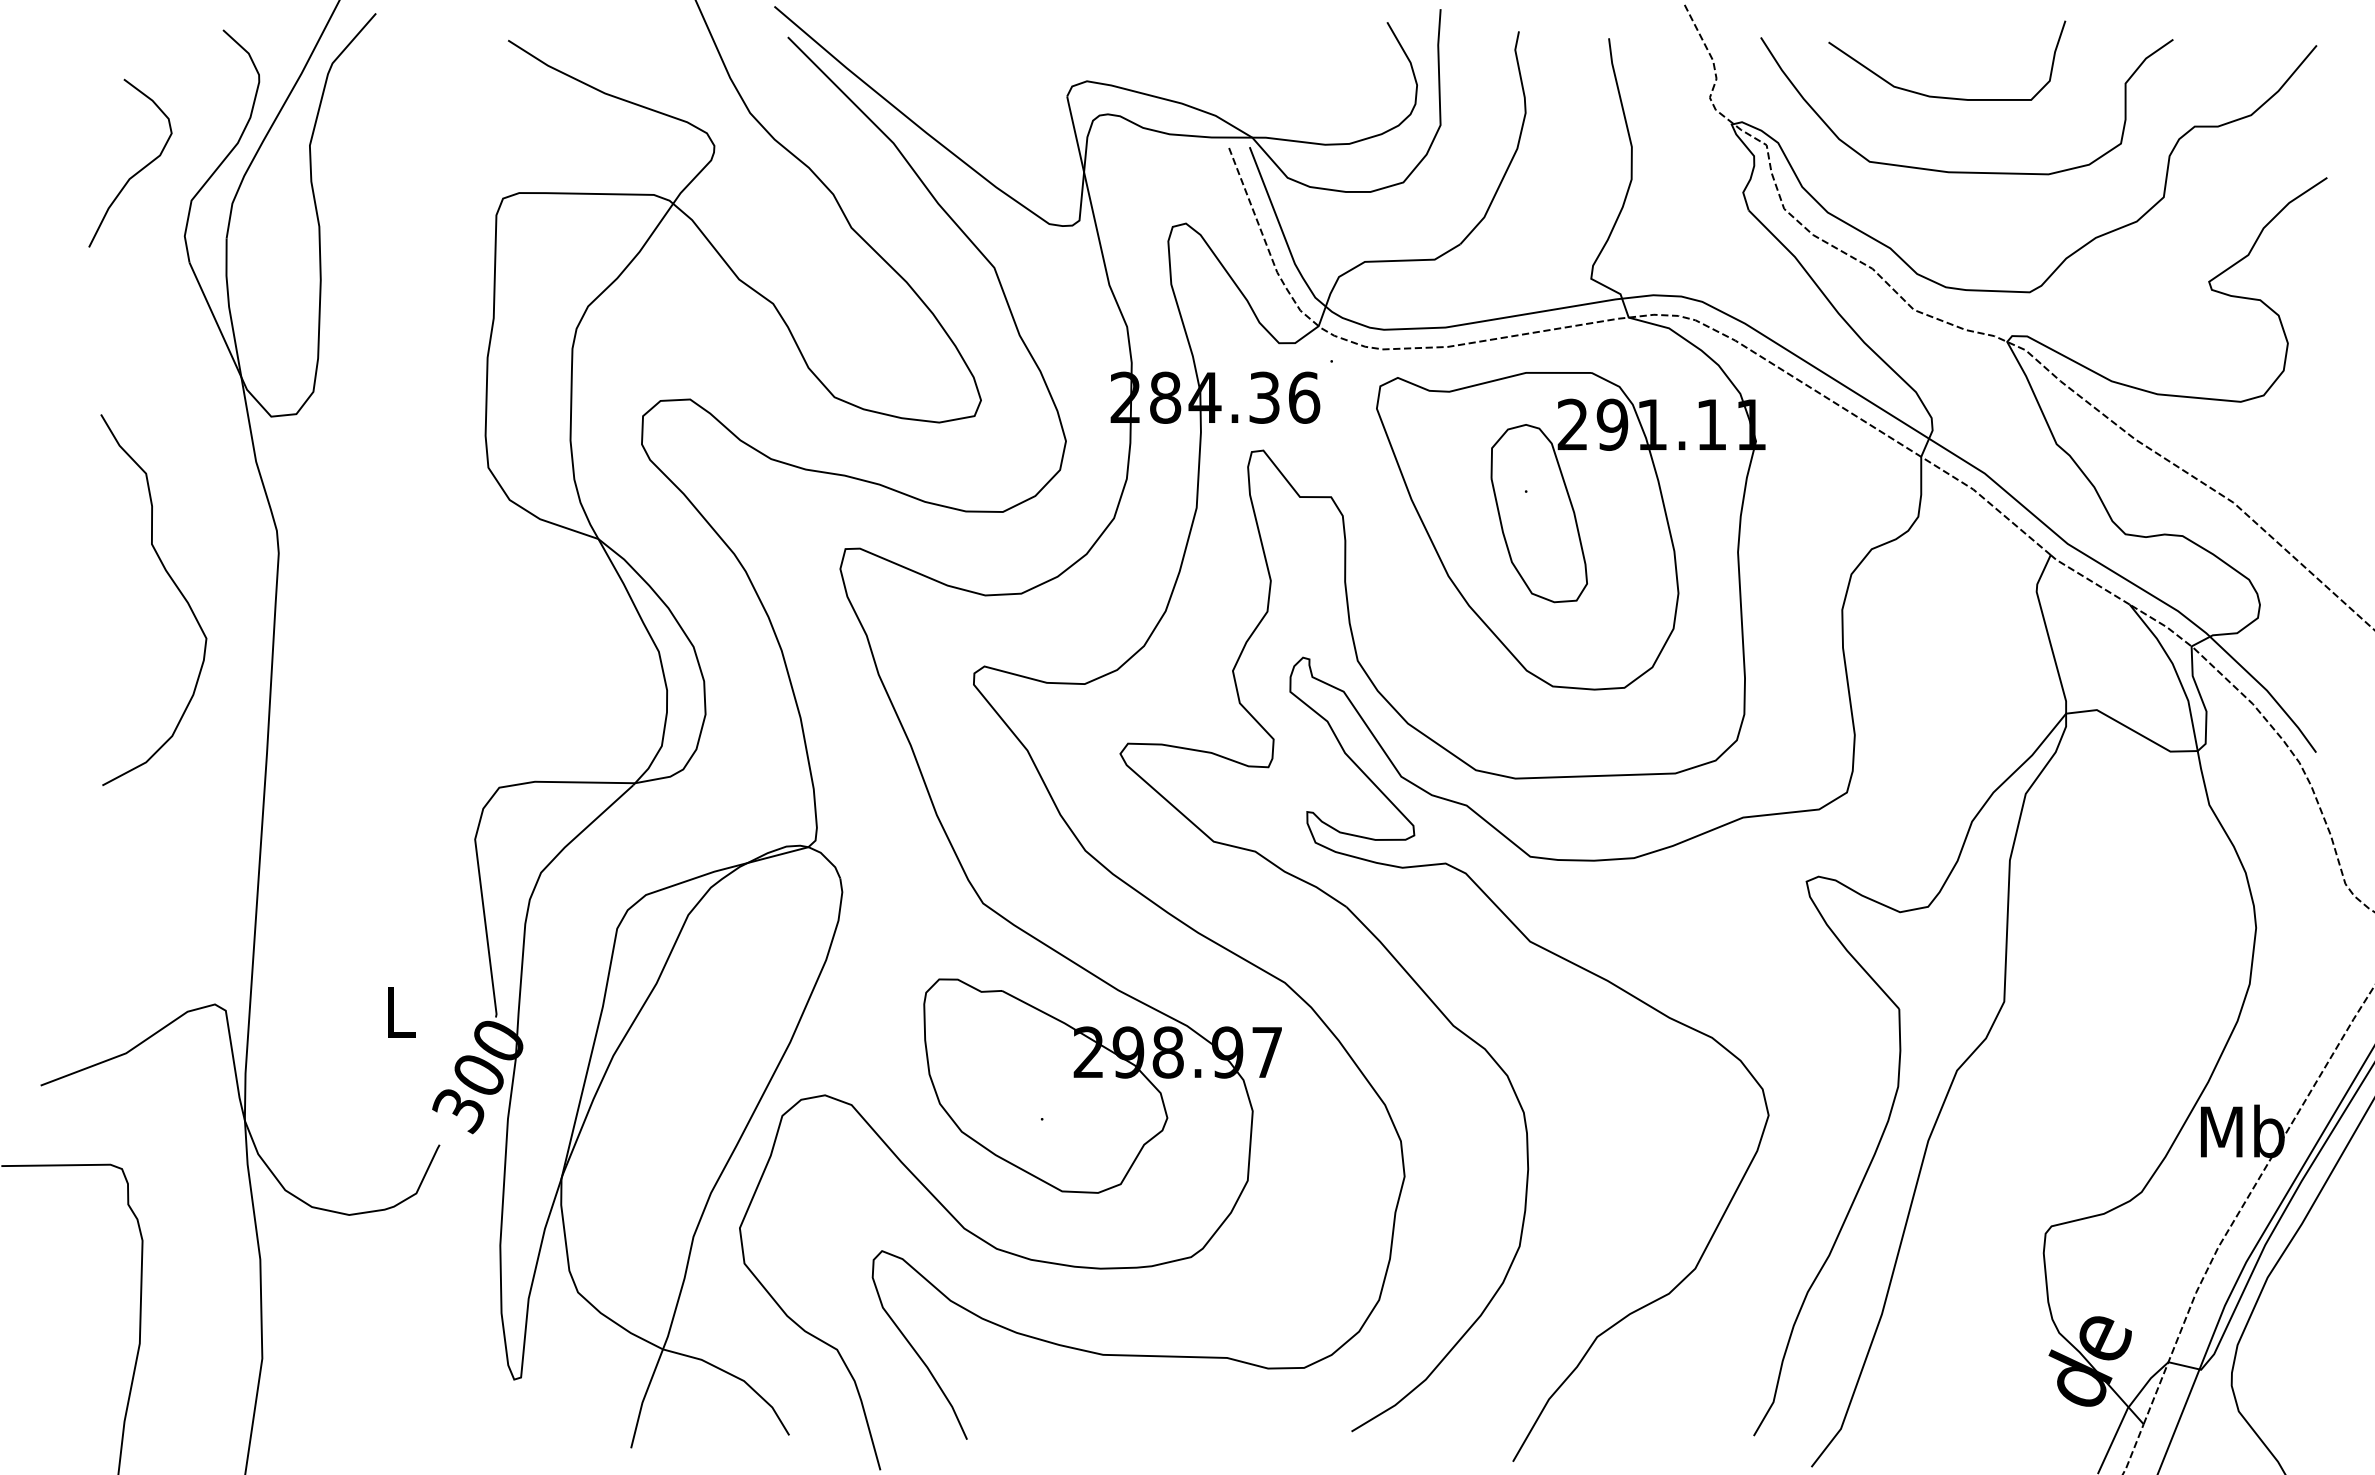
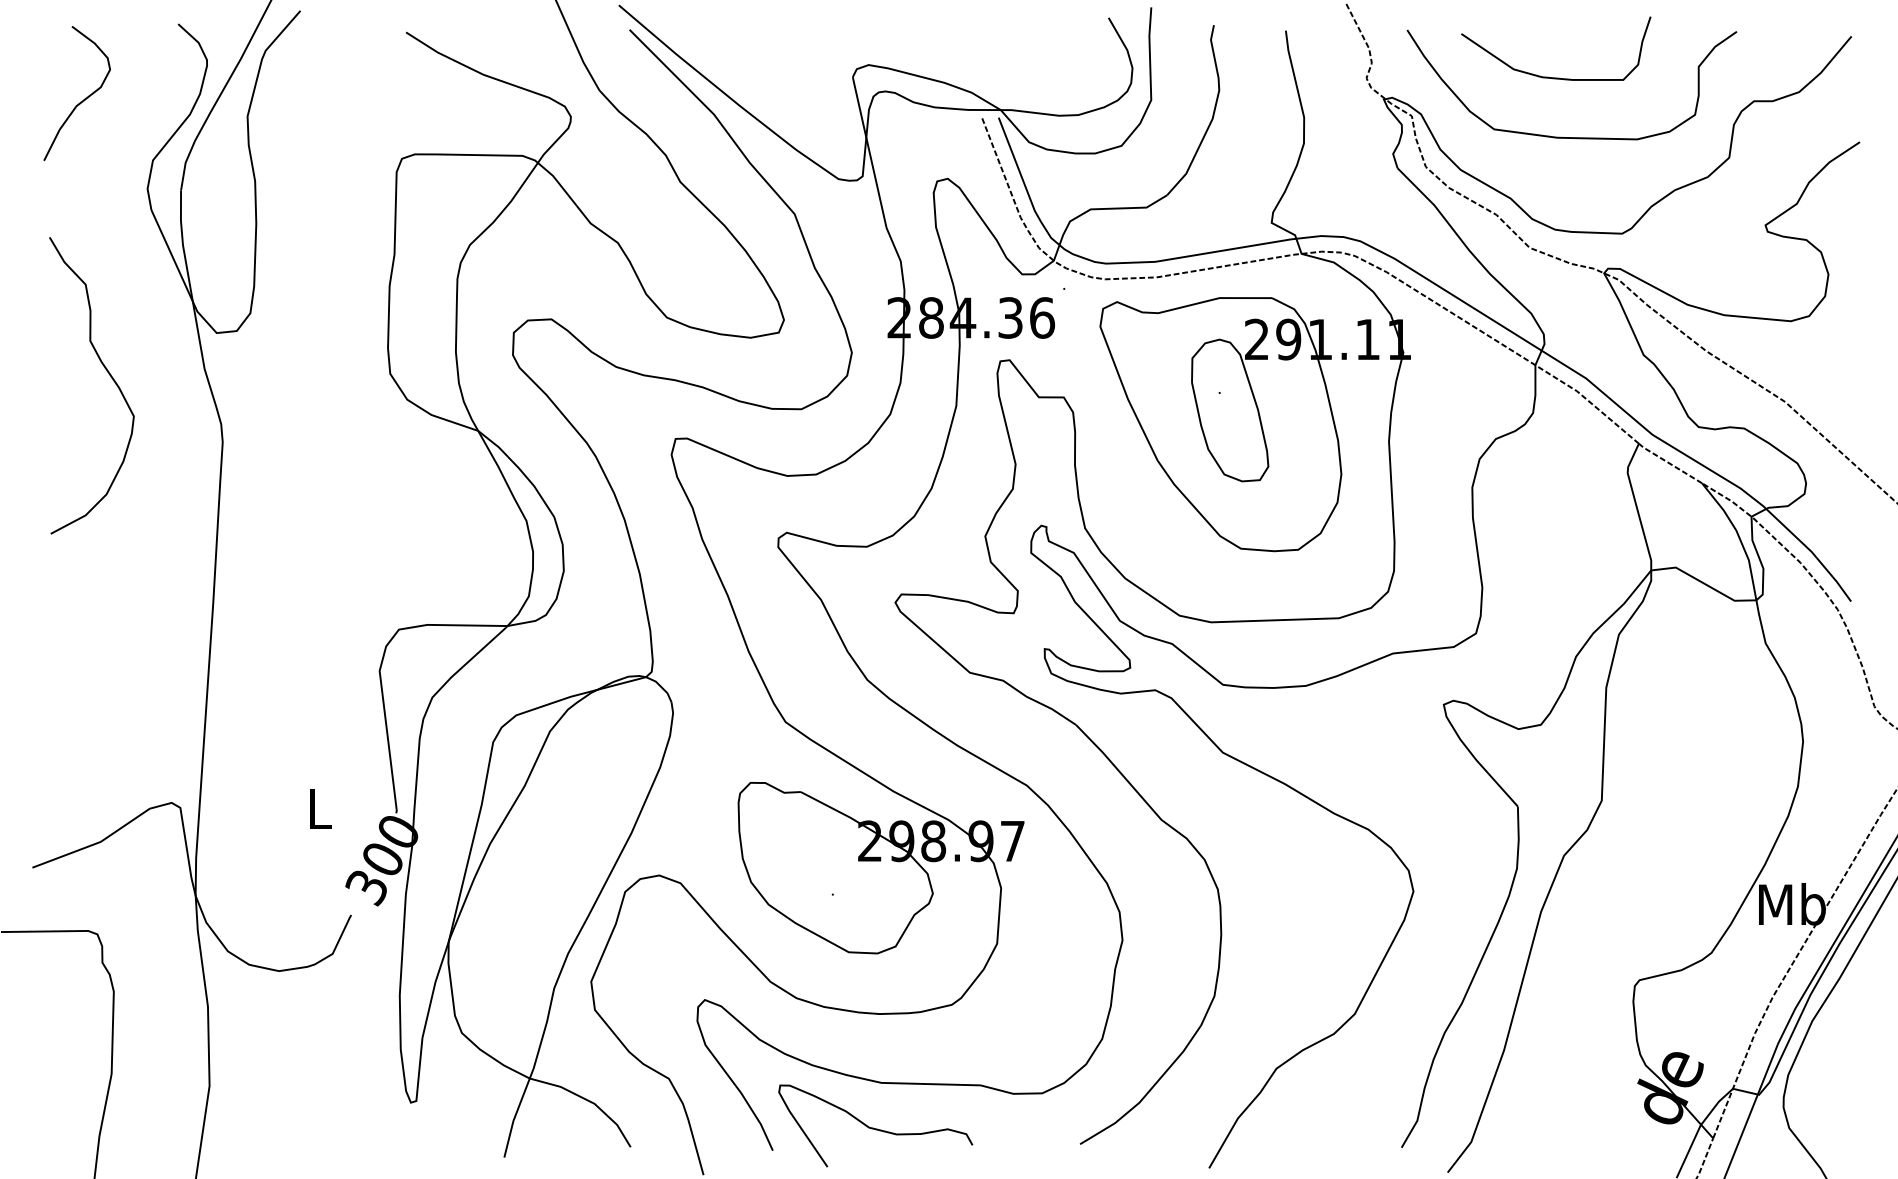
curve: (134, 173) -> (80, 101), moved
curve: (174, 586) -> (108, 374), moved
curve: (1093, 1410) -> (873, 1127), added

